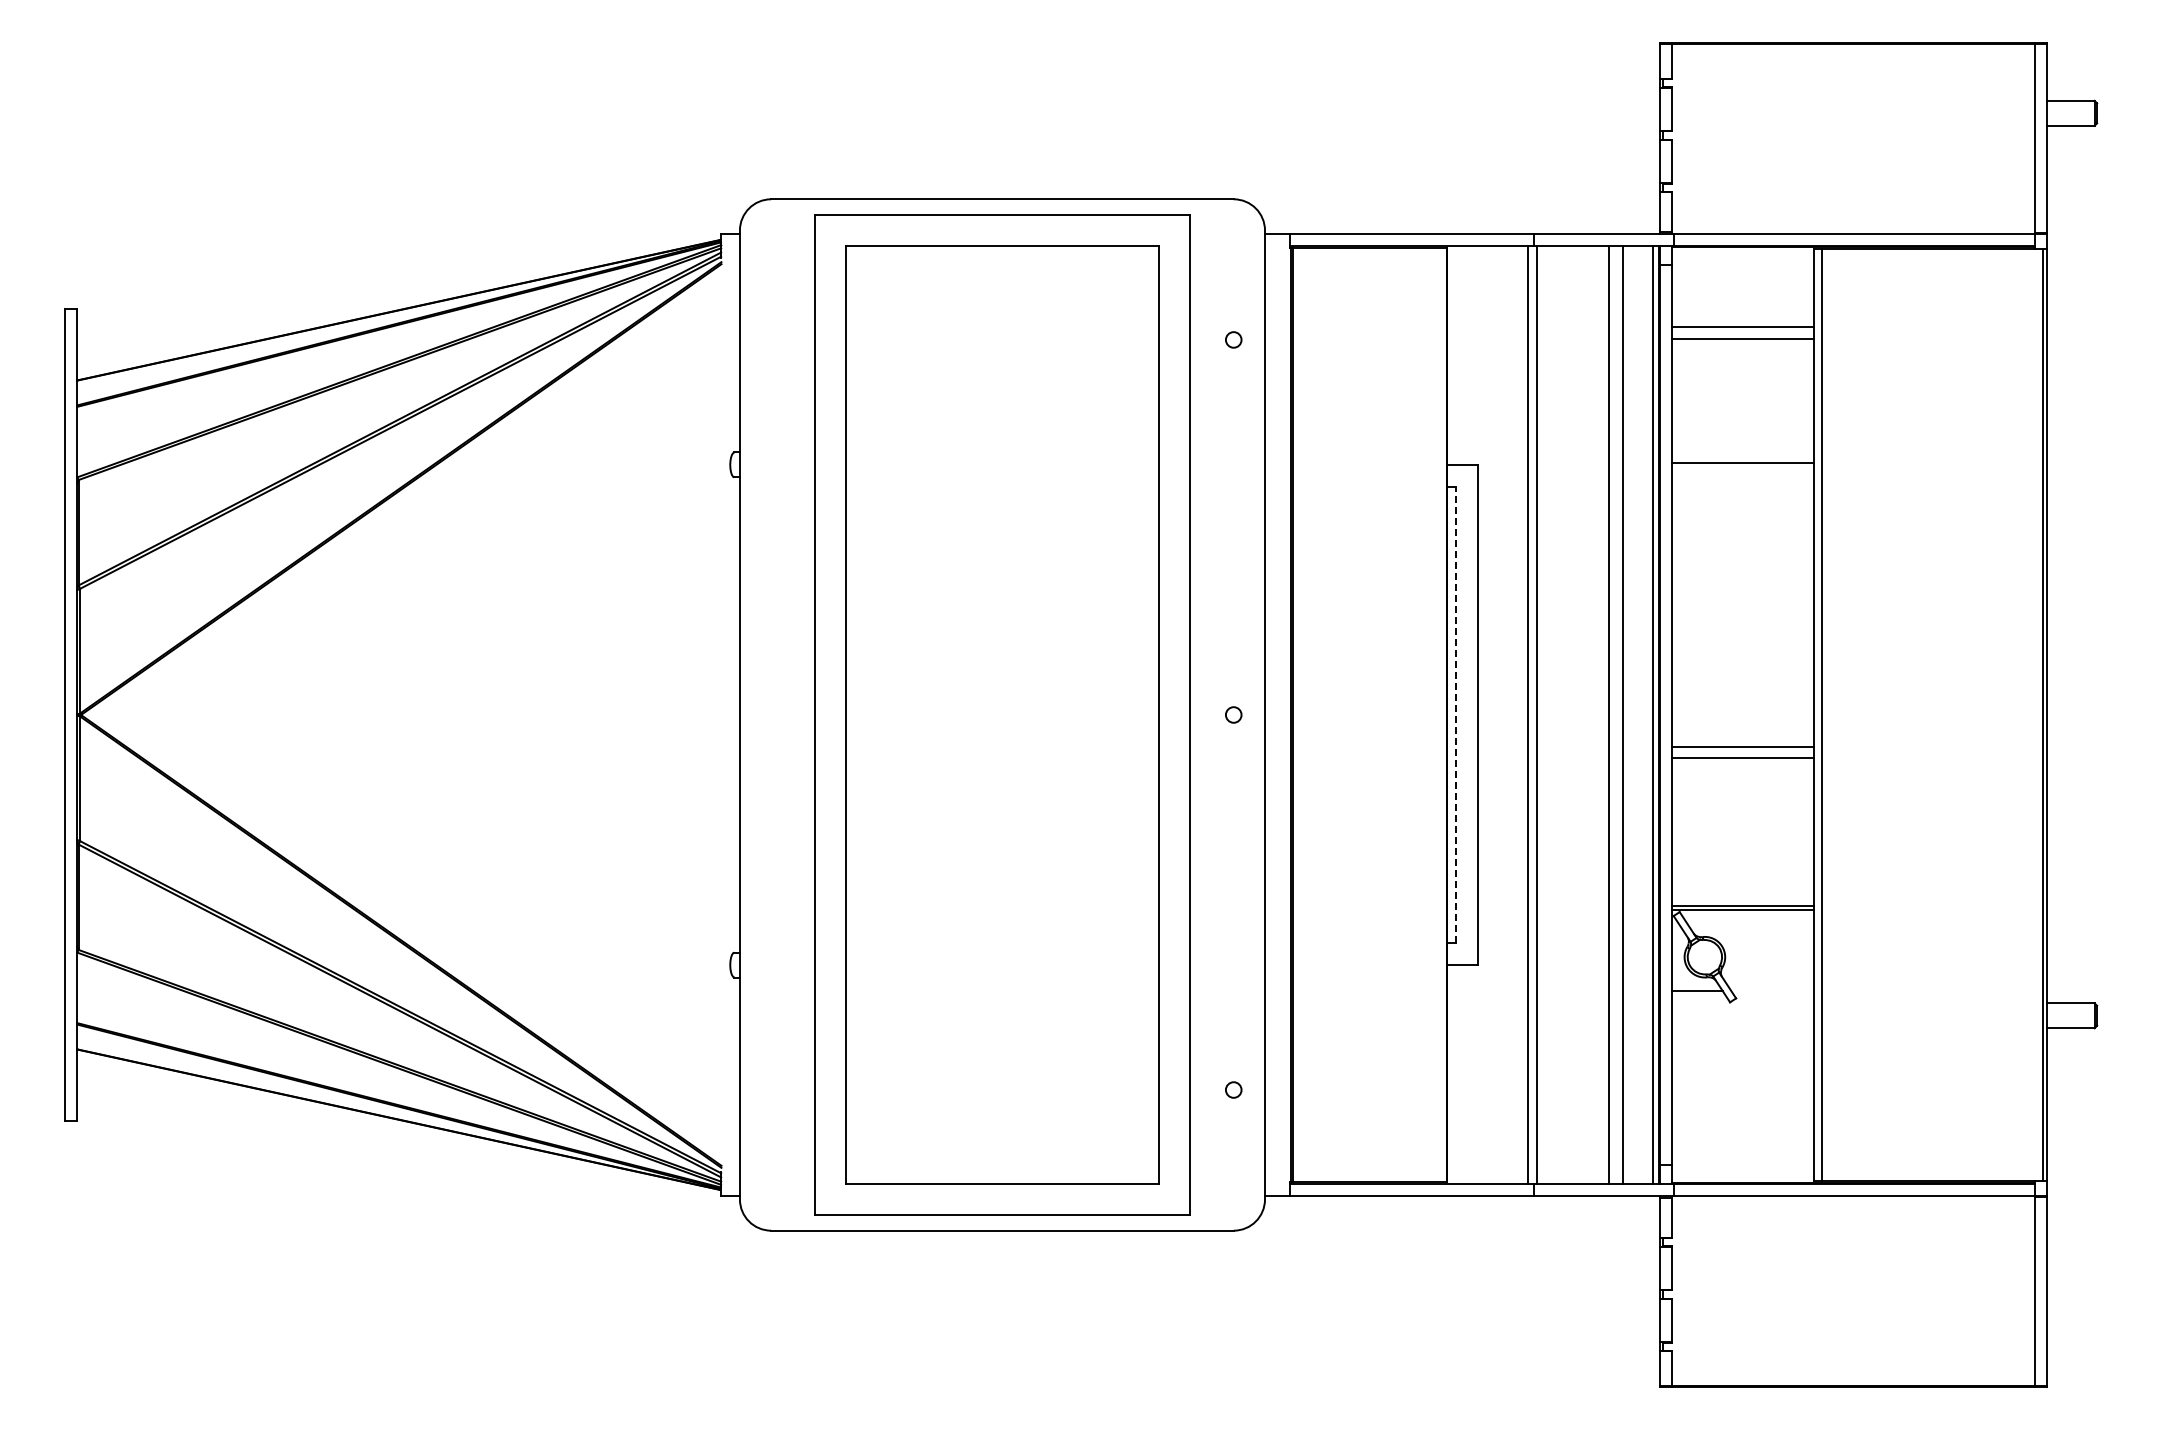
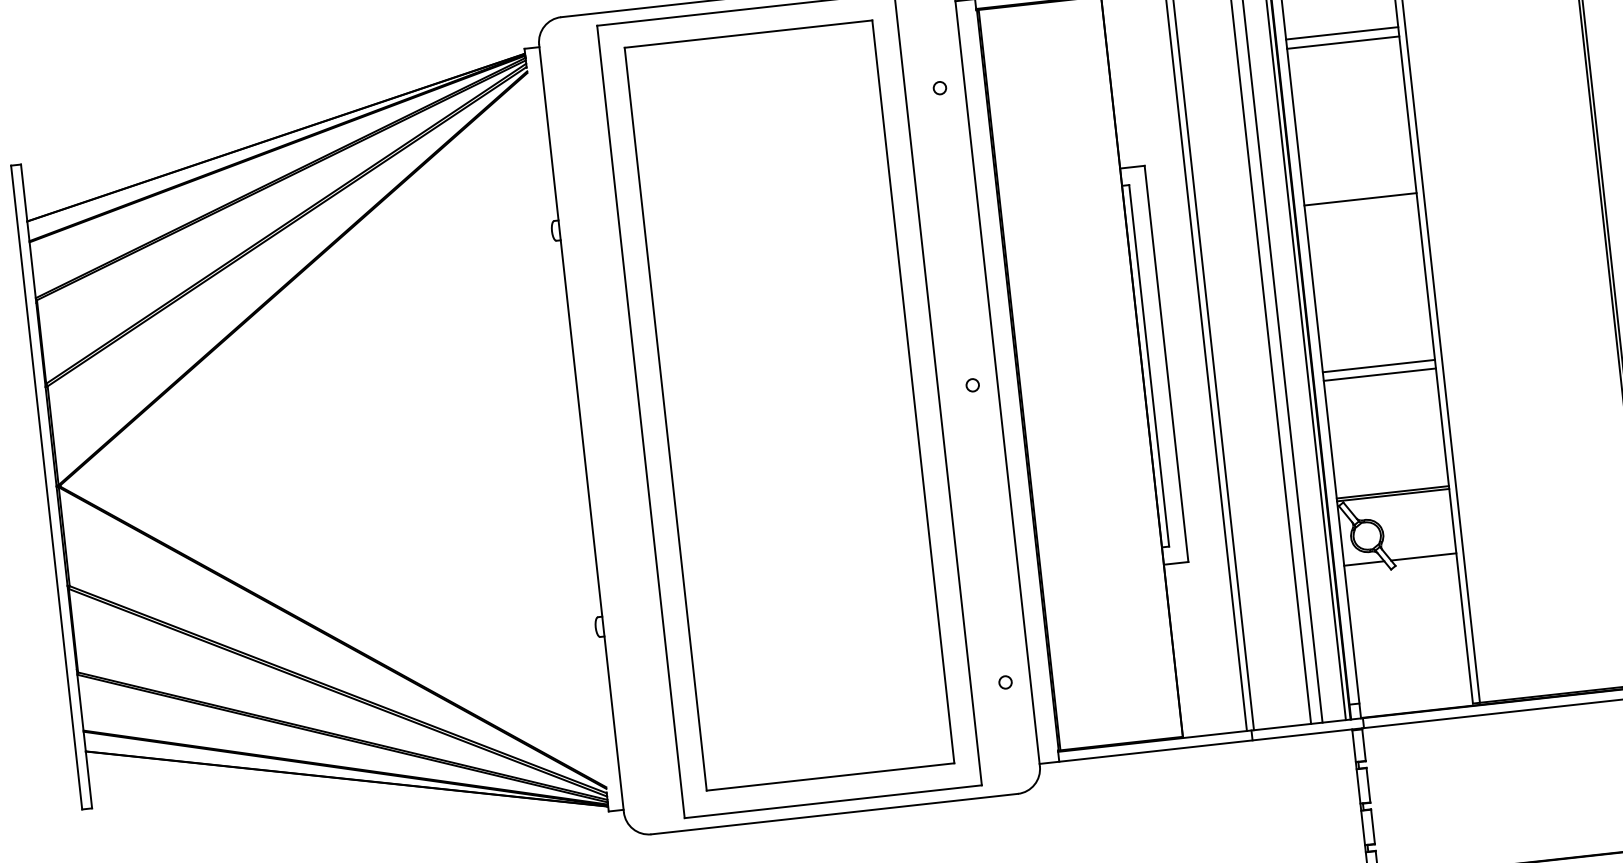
line: (1742, 463) -> (1360, 199), moved
line: (1456, 714) -> (1149, 365), dashed -> solid
line: (1772, 991) -> (1423, 557), added

